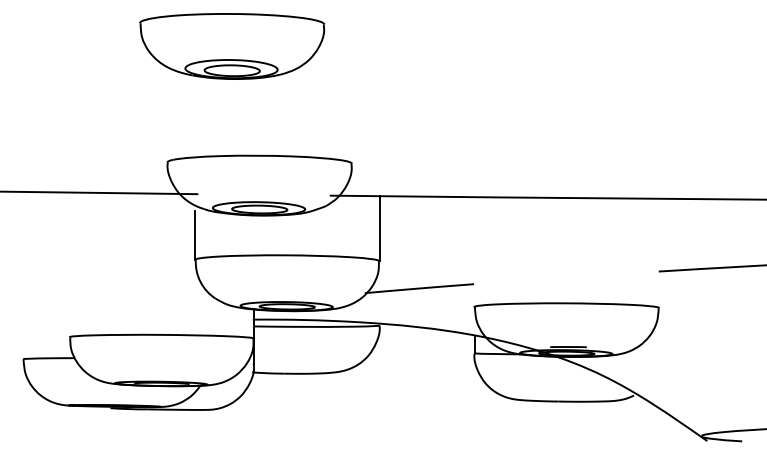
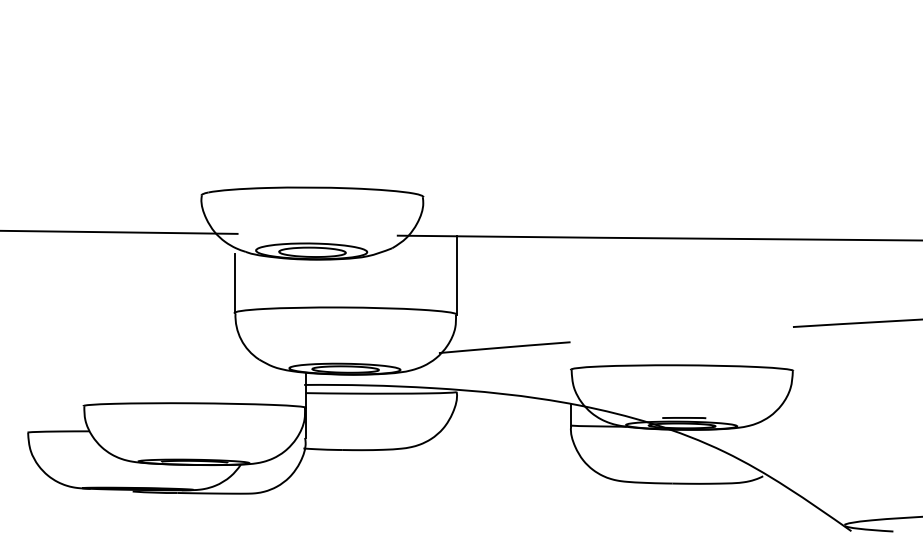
part: (232, 46) -> (279, 56), removed

